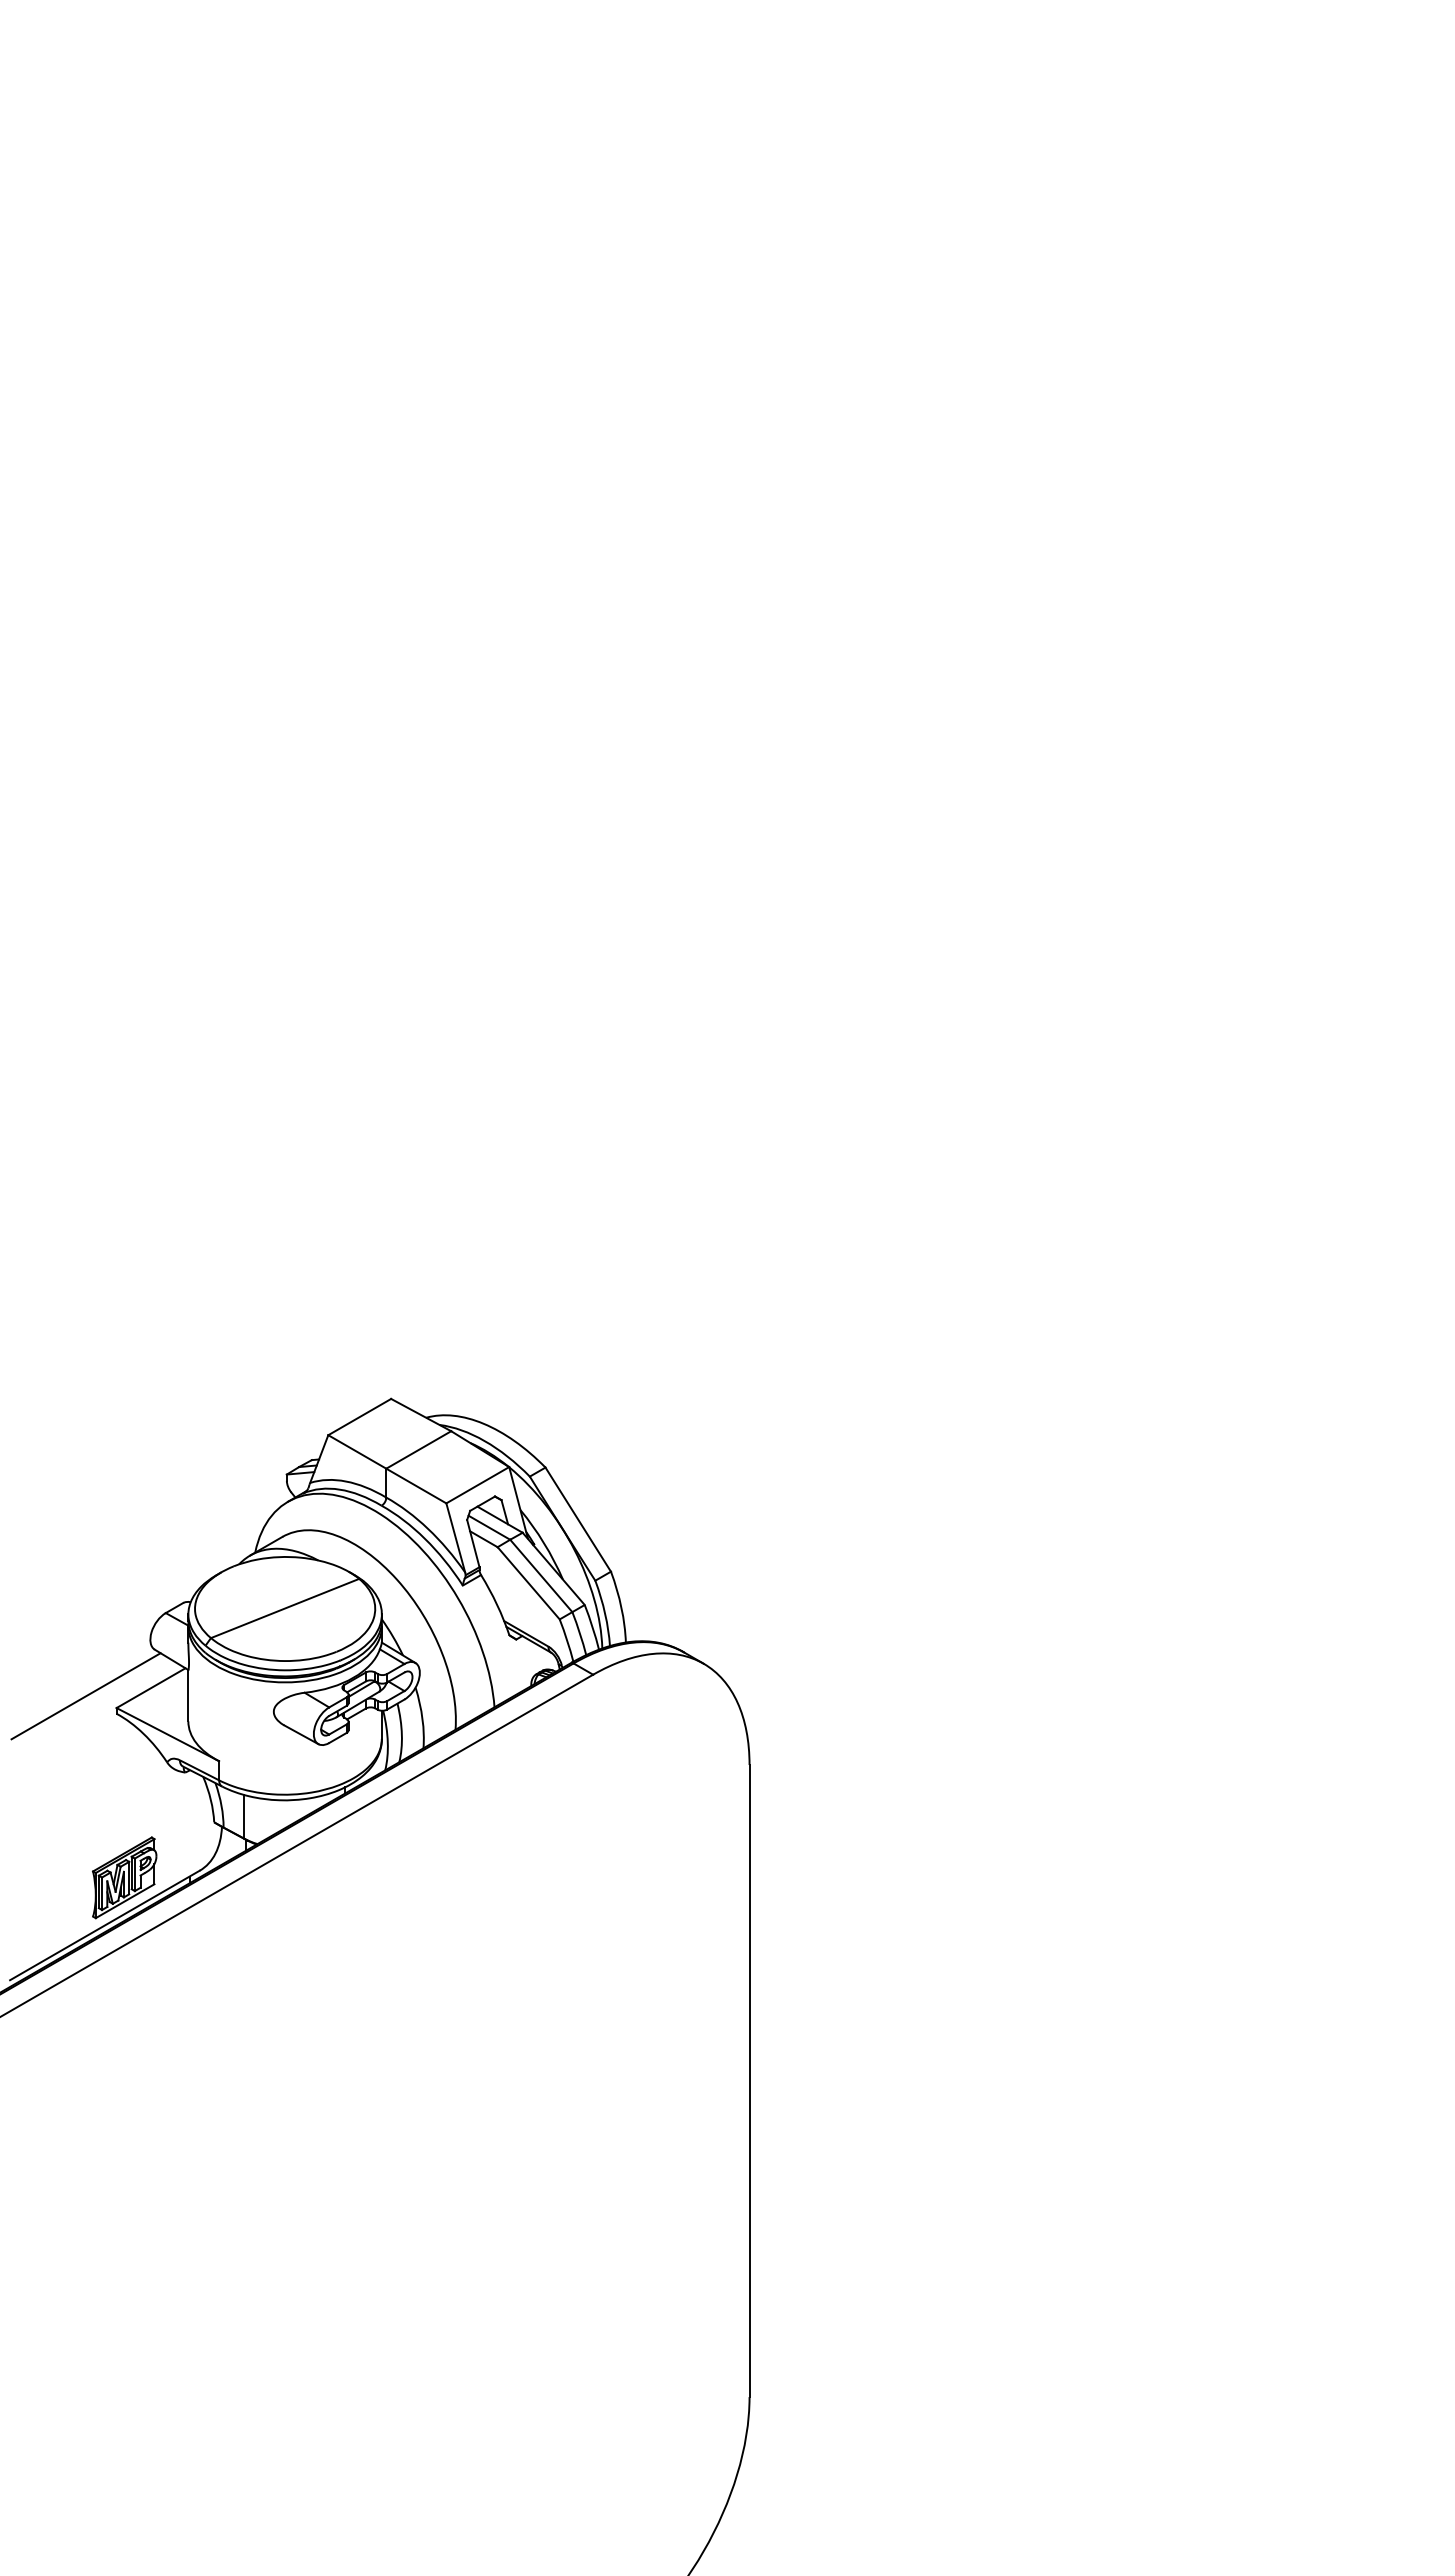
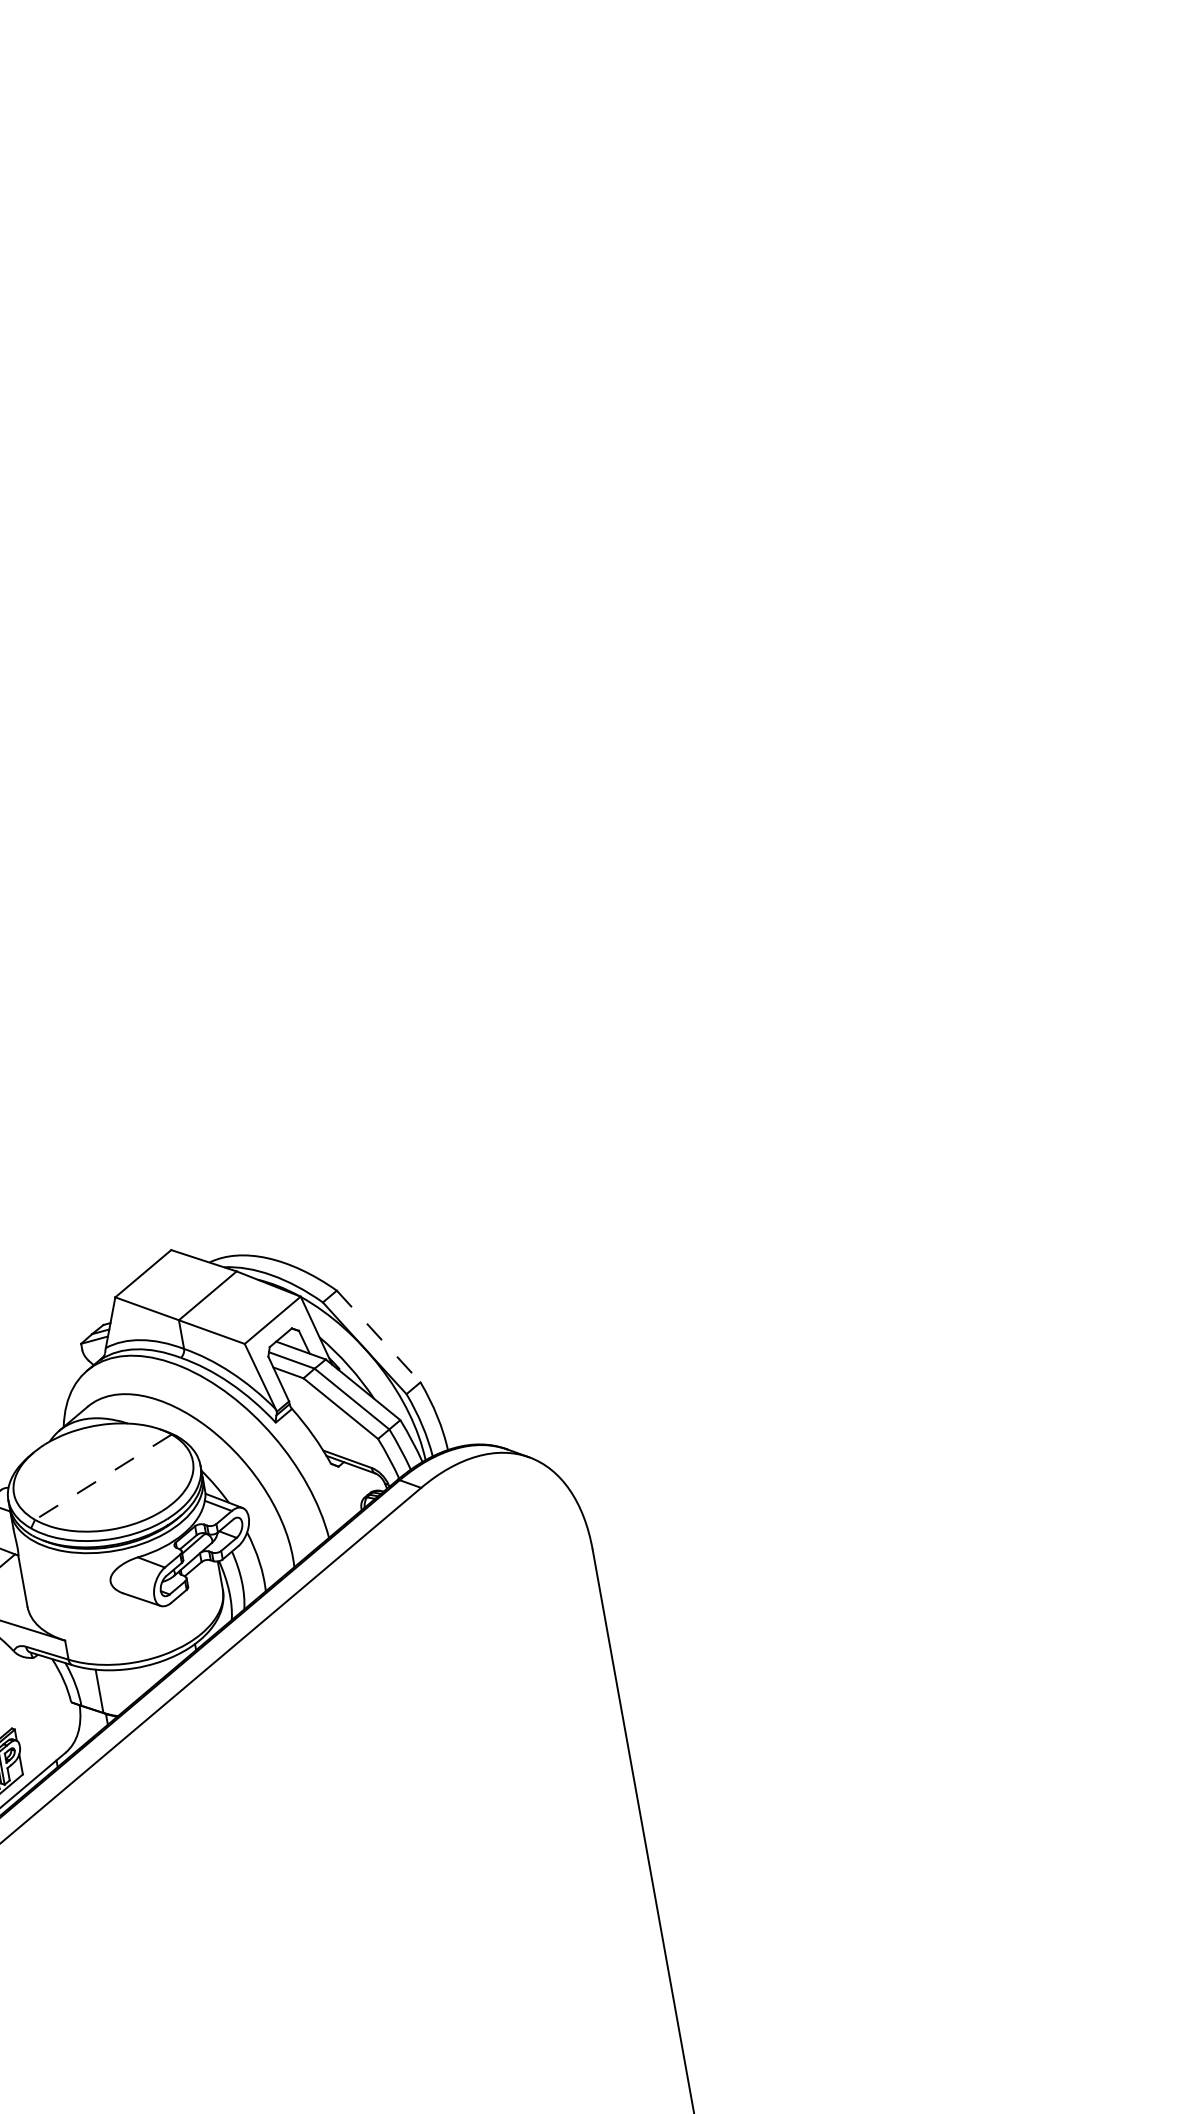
line: (578, 1520) -> (379, 1337), solid -> dashed
line: (285, 1608) -> (103, 1477), solid -> dashed

